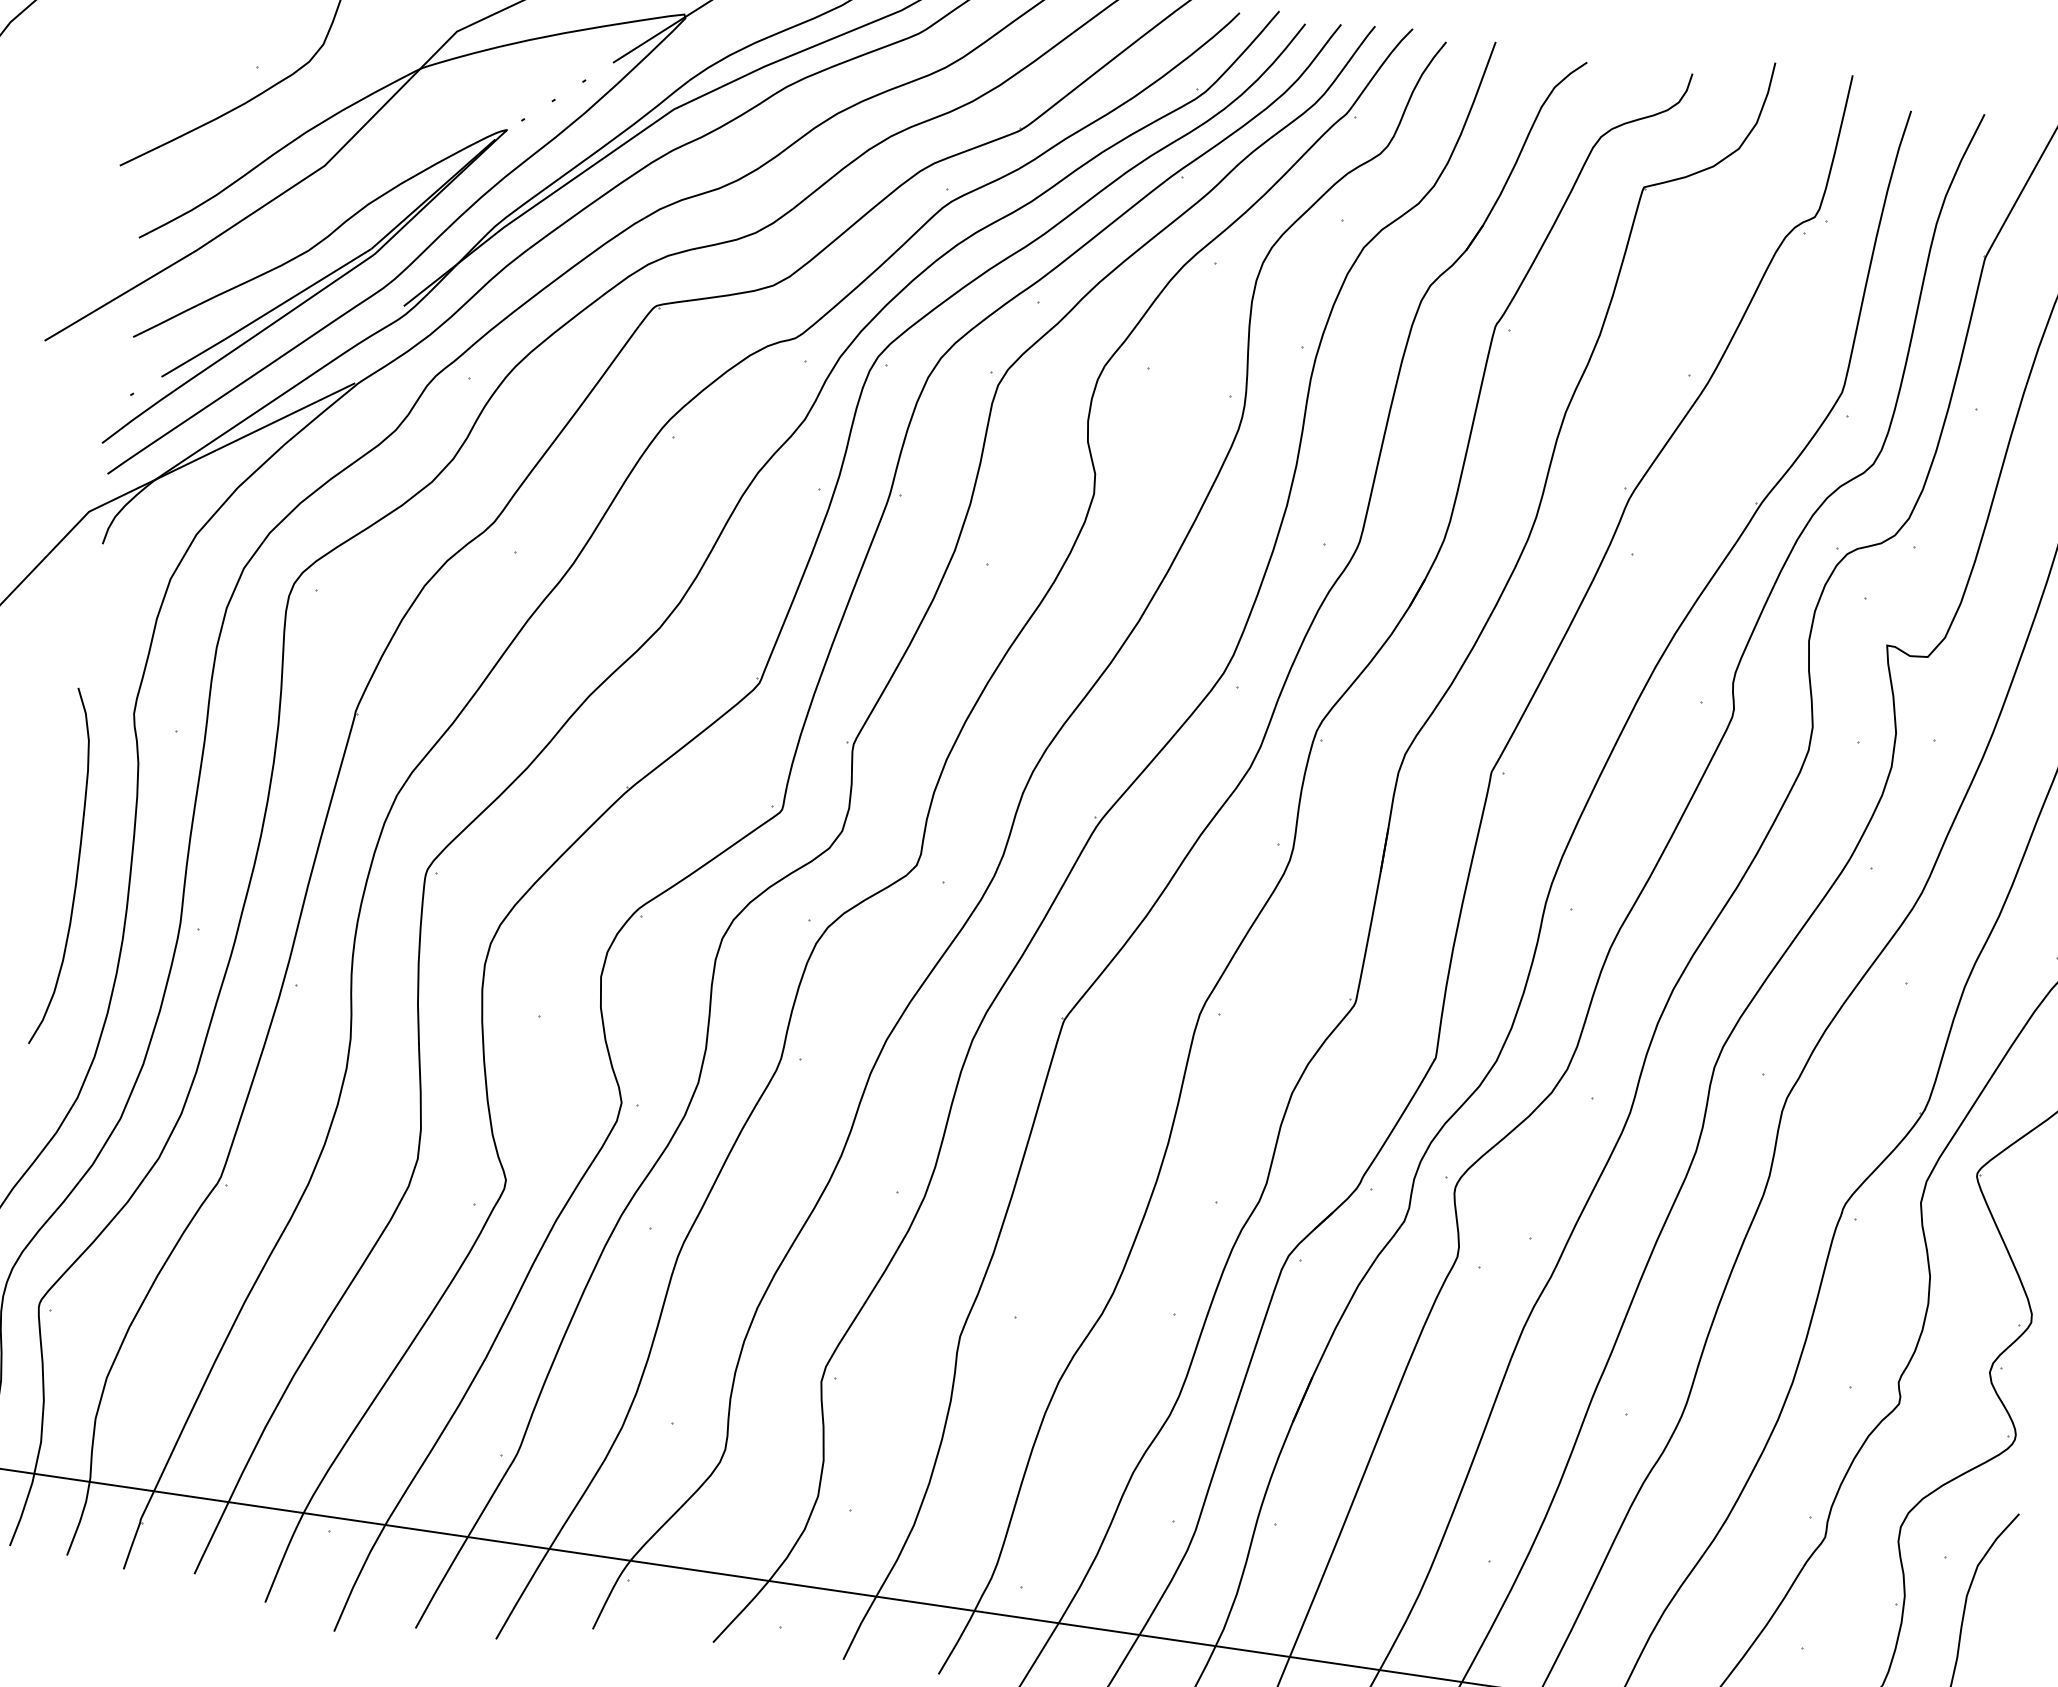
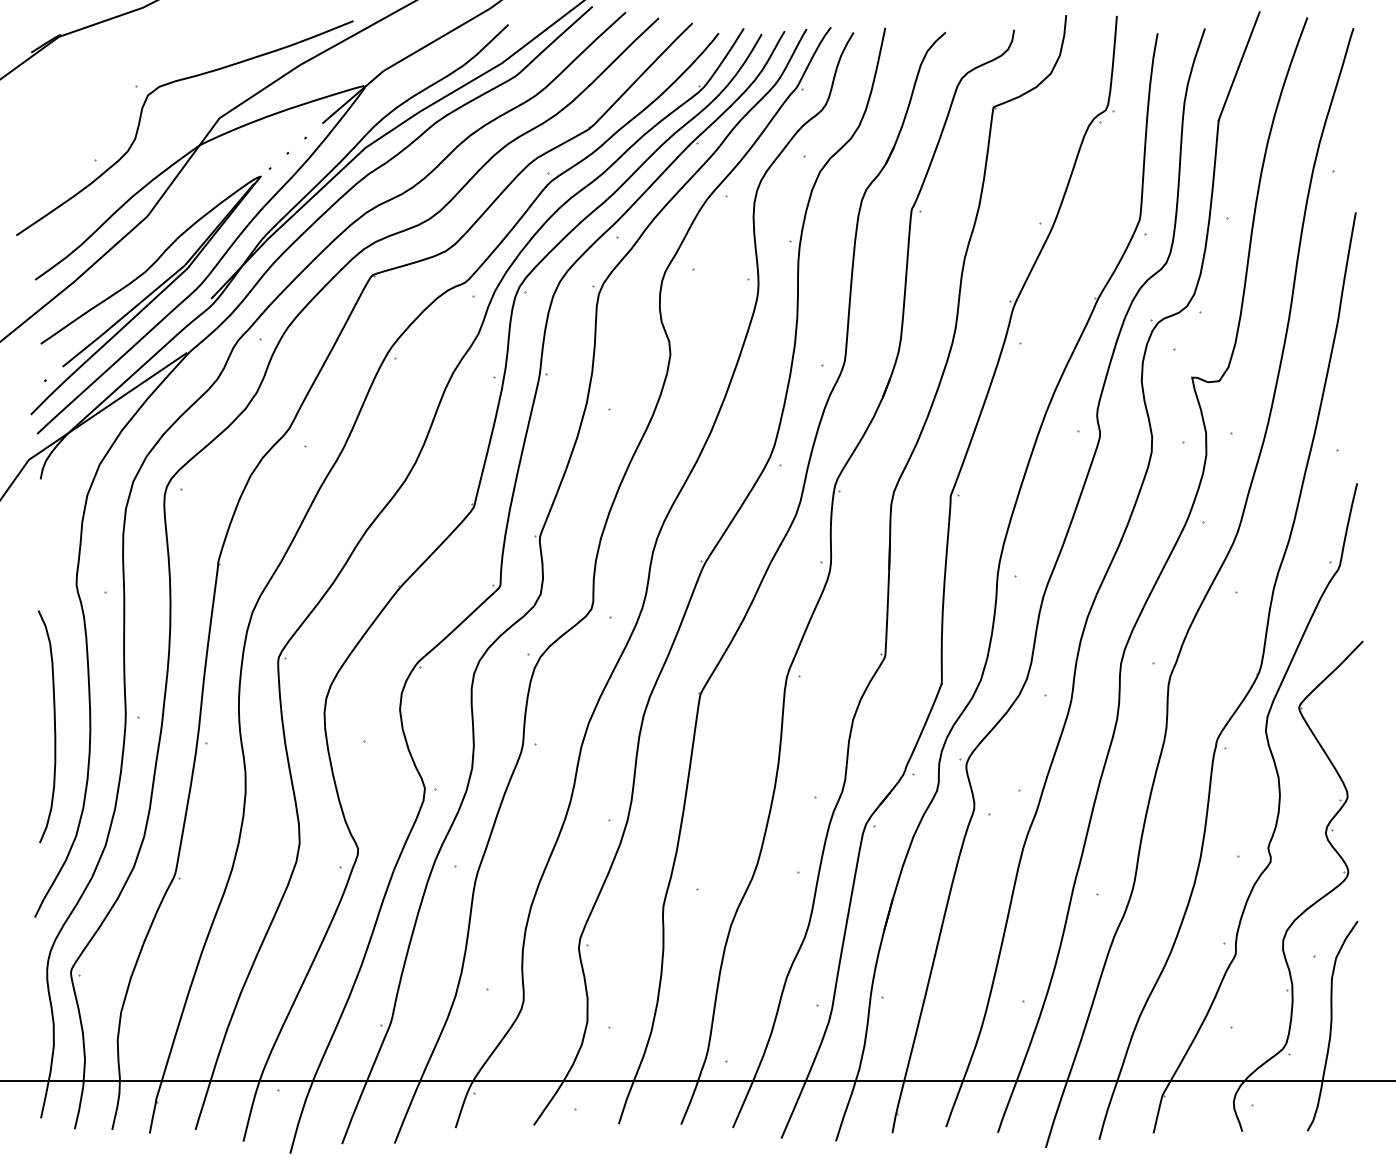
curve: (77, 868) -> (54, 726), moved

